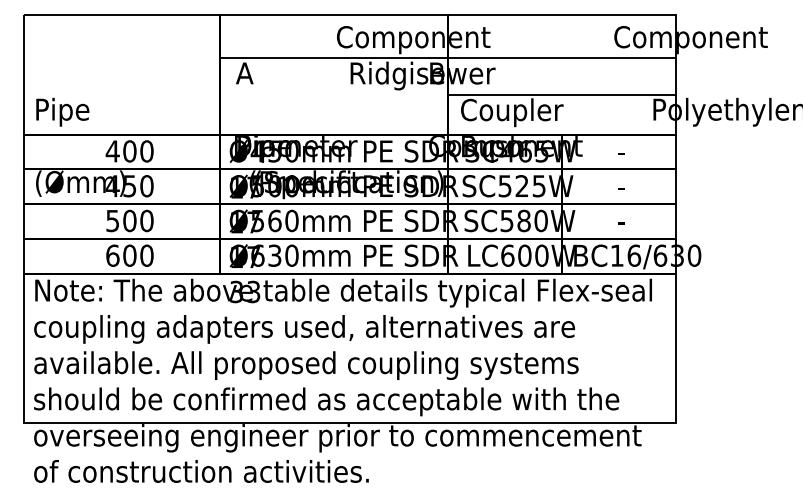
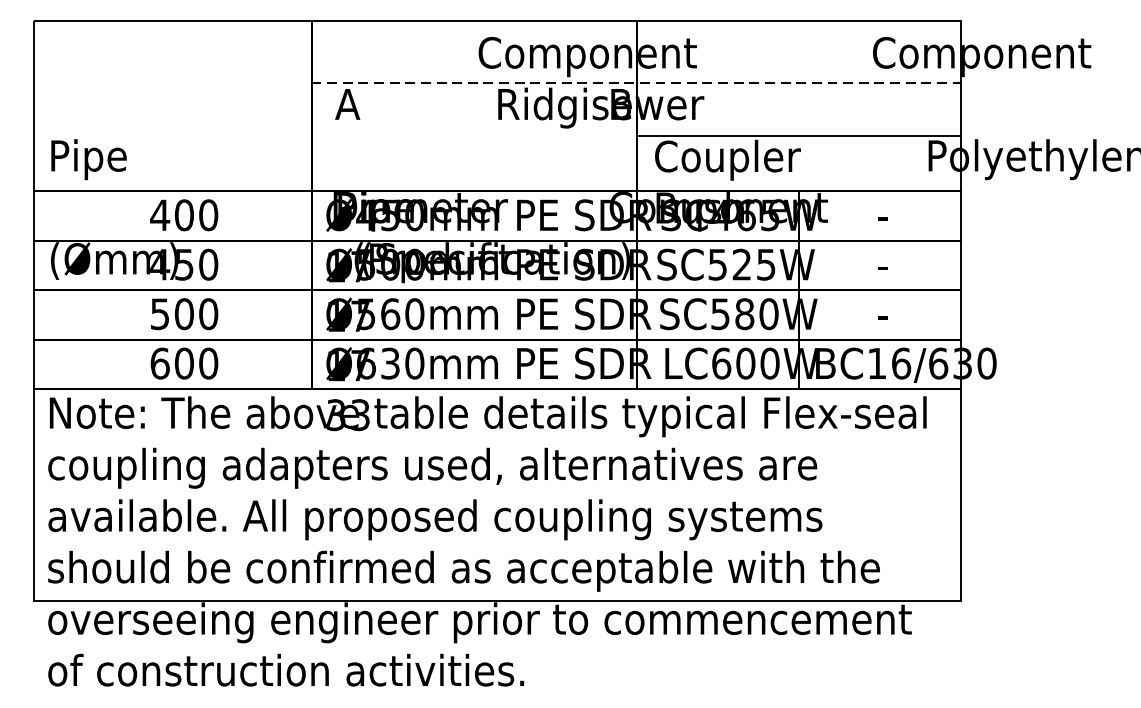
line: (448, 58) -> (637, 83), solid -> dashed

